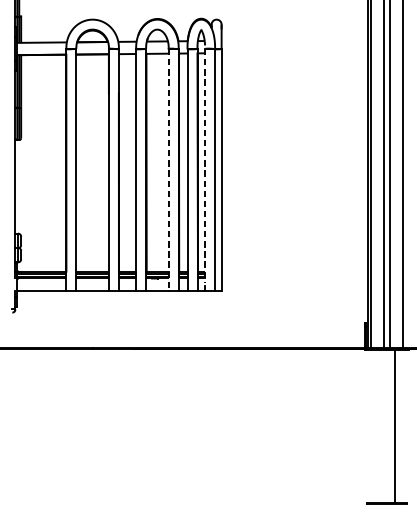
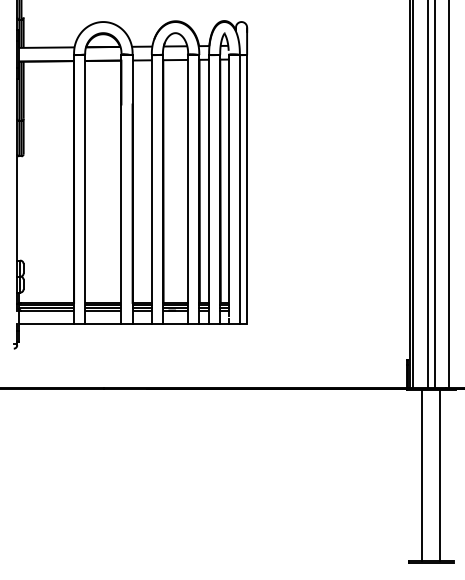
line: (204, 166) -> (228, 185), dashed -> solid
line: (169, 169) -> (188, 189), dashed -> solid
line: (378, 426) -> (422, 475), added

